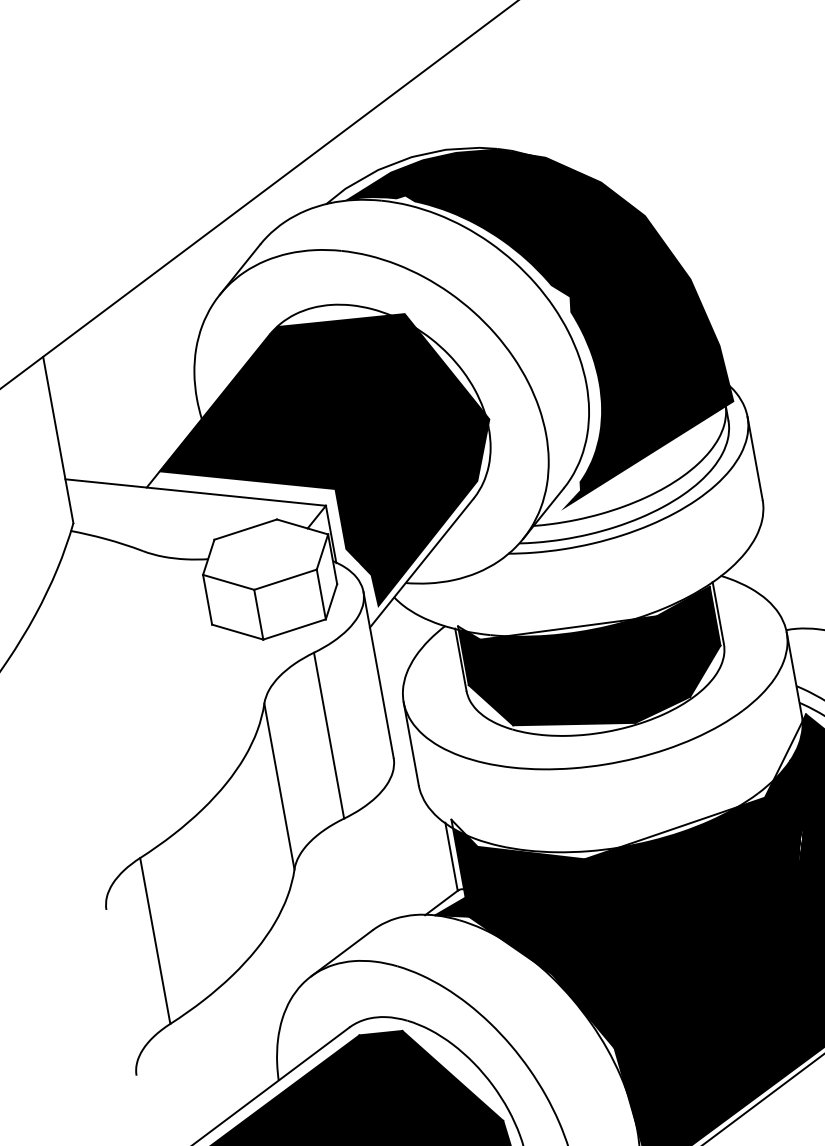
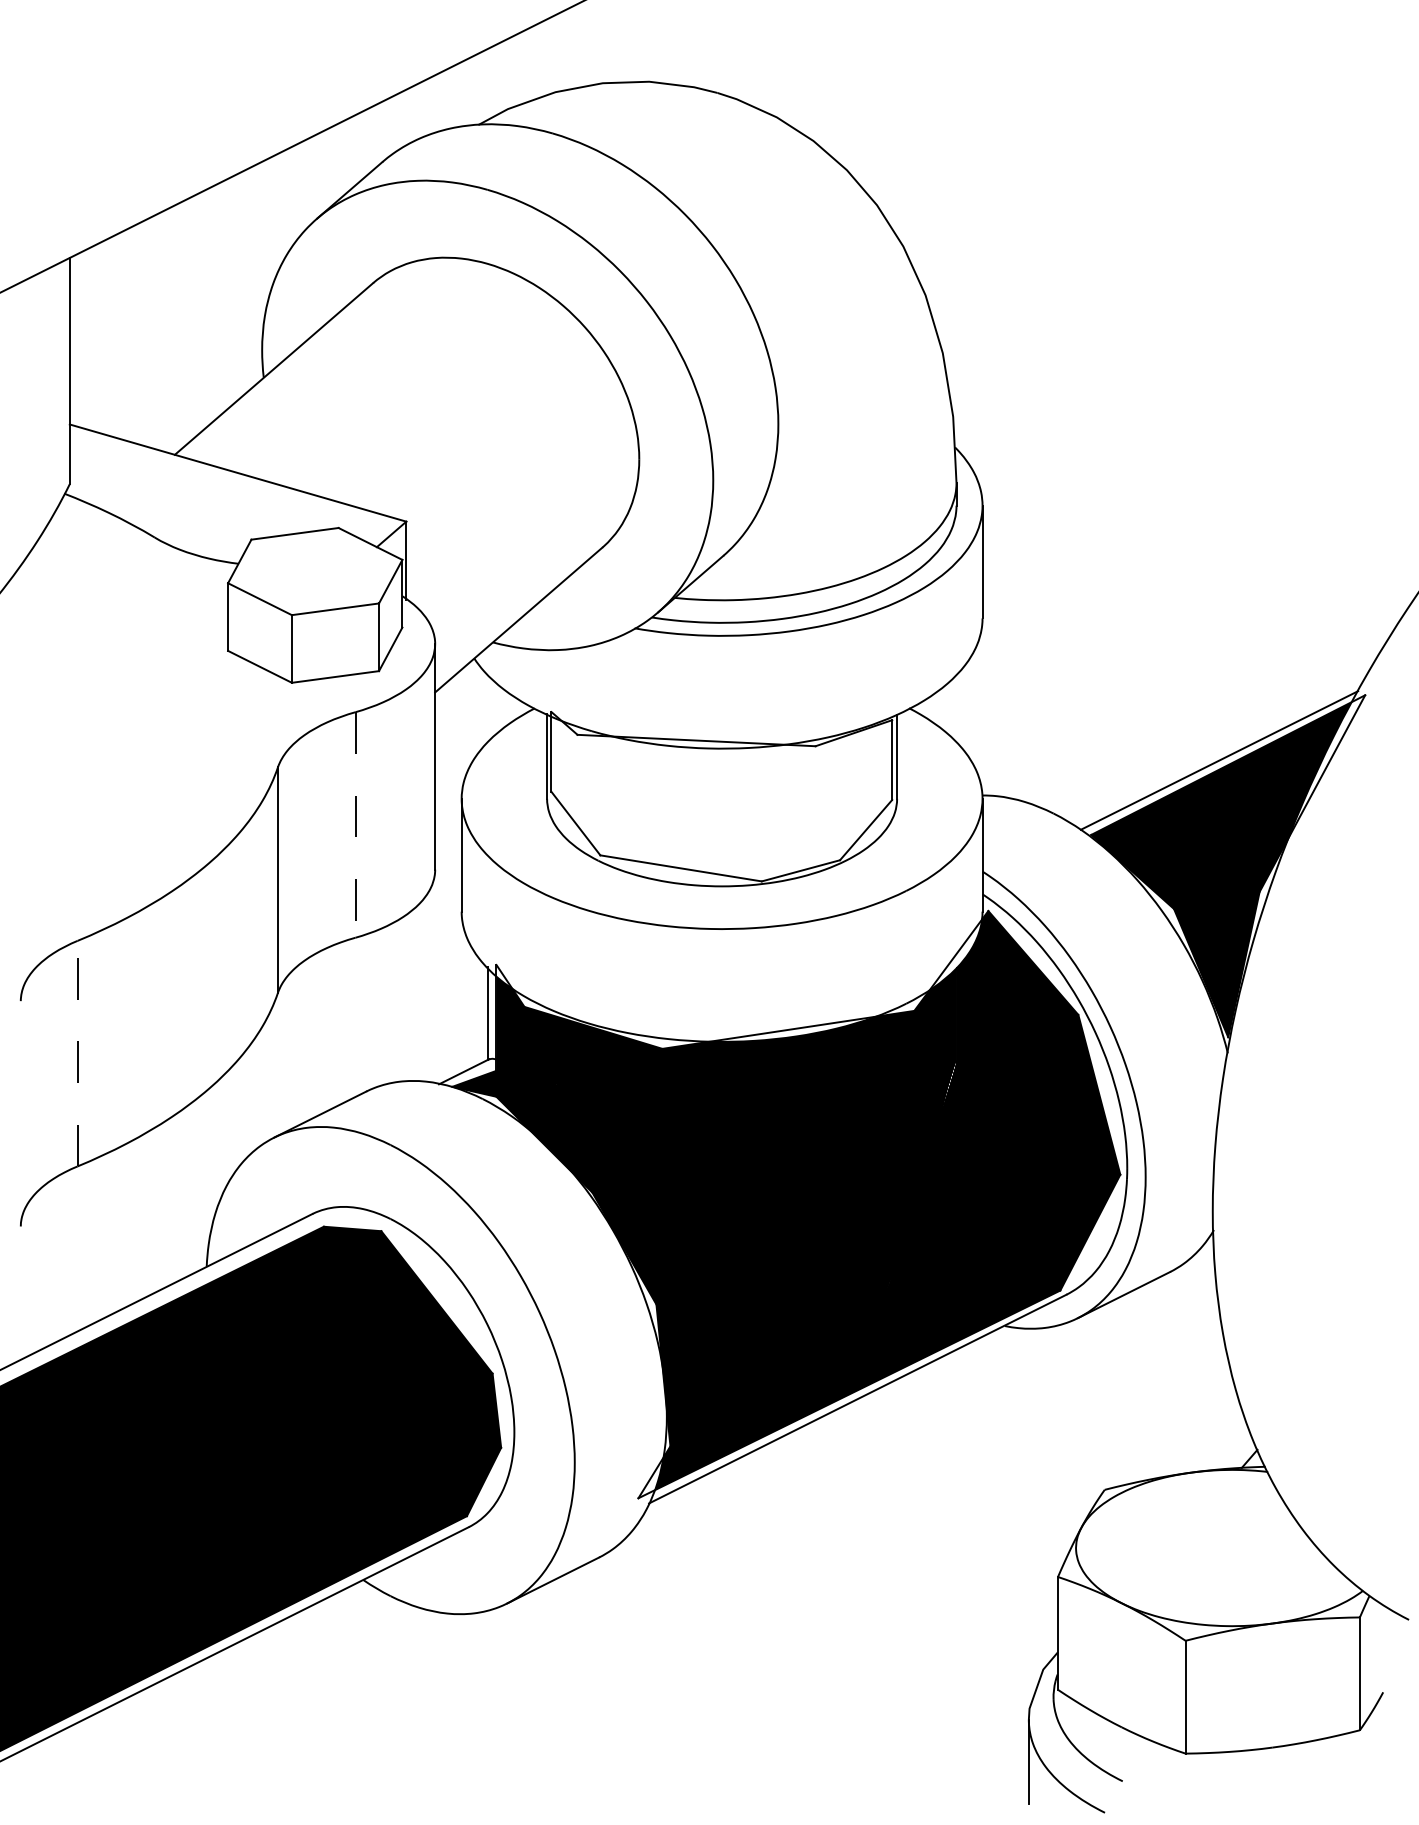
fill: (543, 324) -> (735, 335), removed
fill: (328, 466) -> (418, 470), removed
fill: (594, 667) -> (721, 798), removed
line: (329, 735) -> (355, 824), solid -> dashed
line: (155, 940) -> (77, 1053), solid -> dashed

